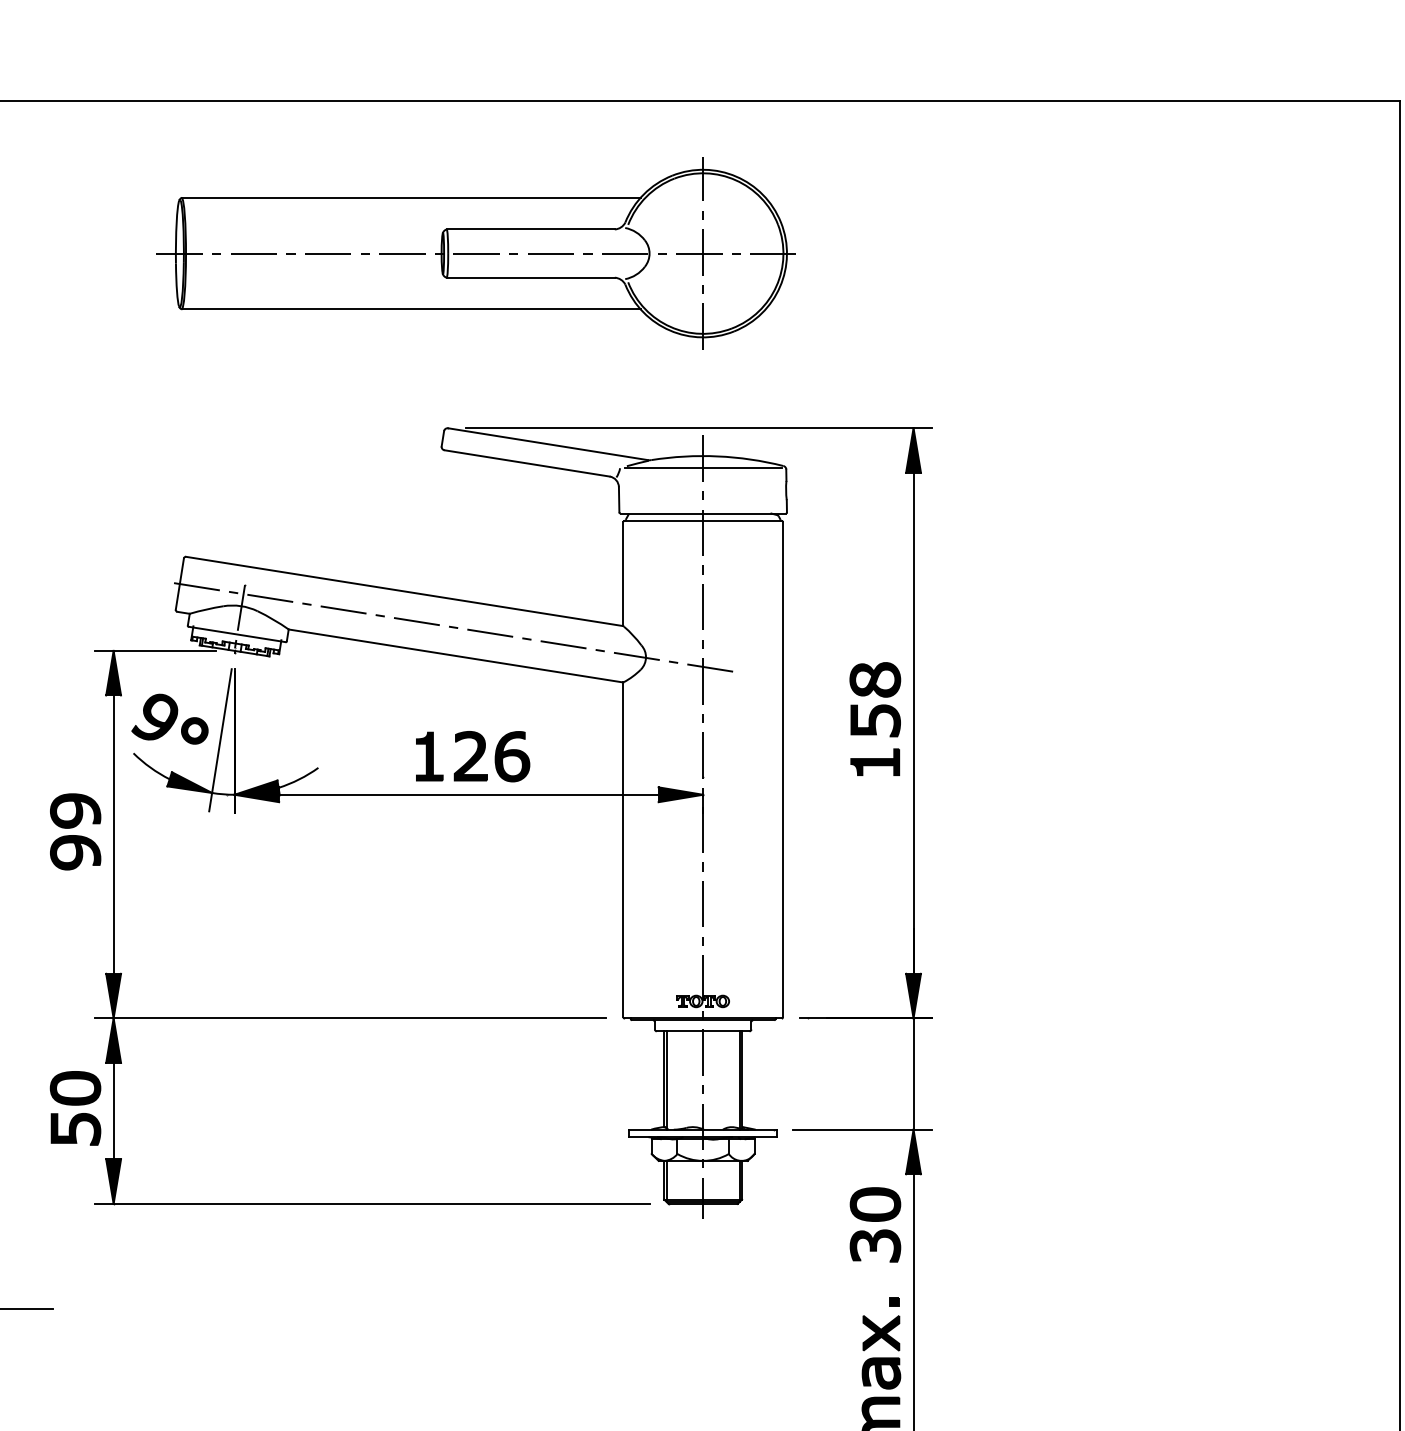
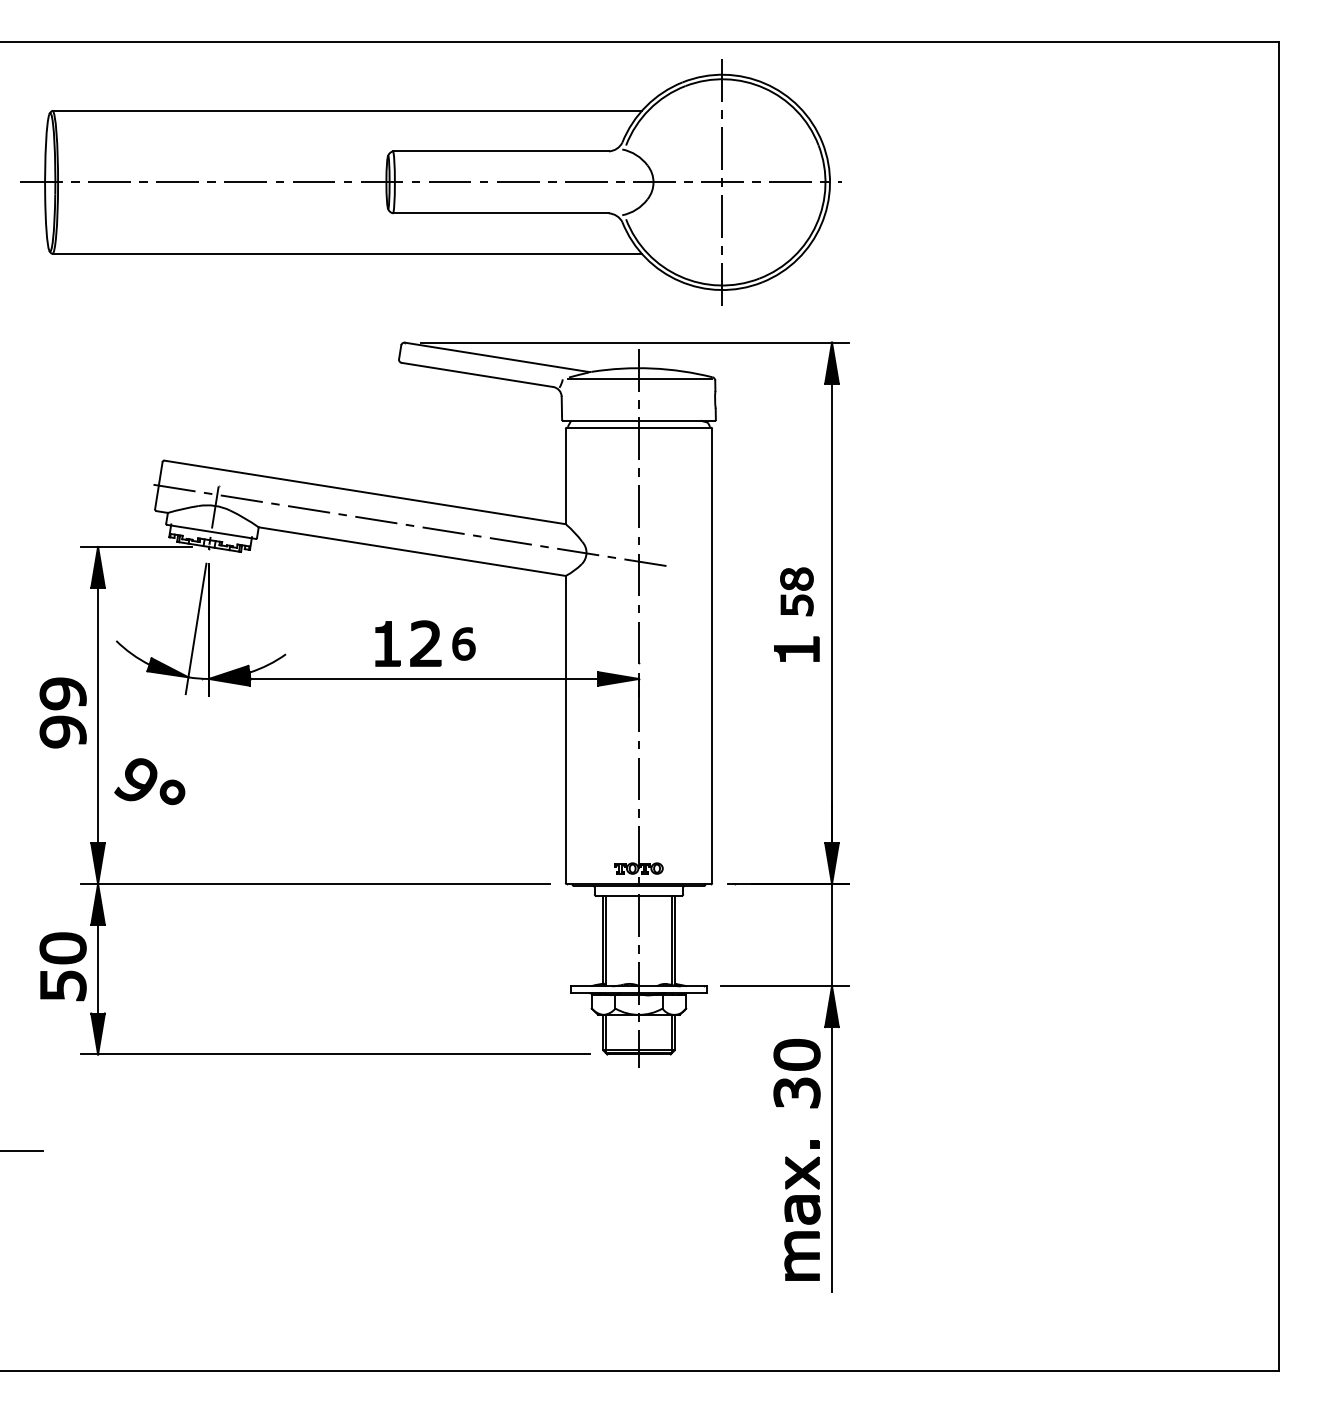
part: (475, 253) -> (430, 182), size x1.4
part: (874, 699) -> (796, 591), size x0.7
part: (169, 719) -> (149, 781), moved
part: (511, 756) -> (463, 643), size x0.7

